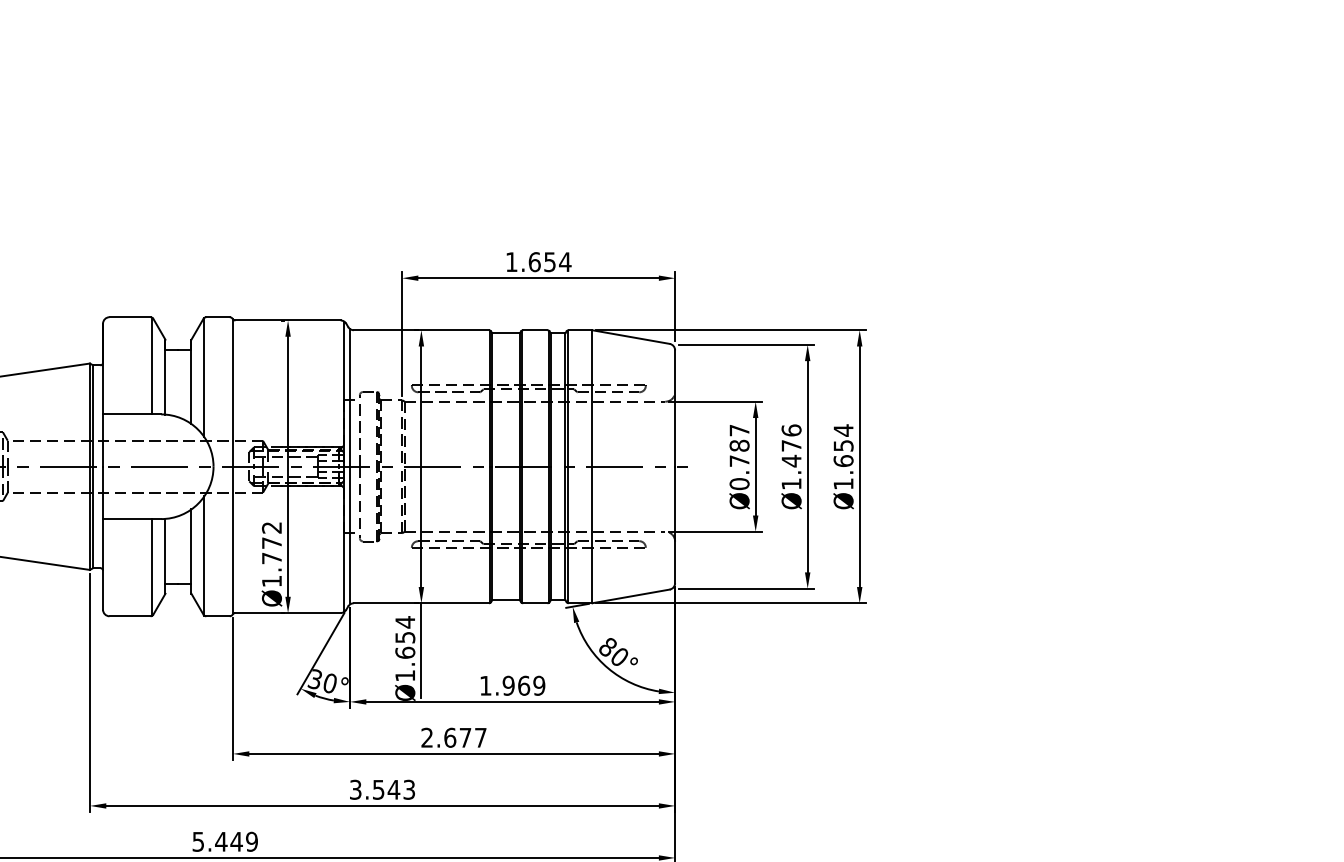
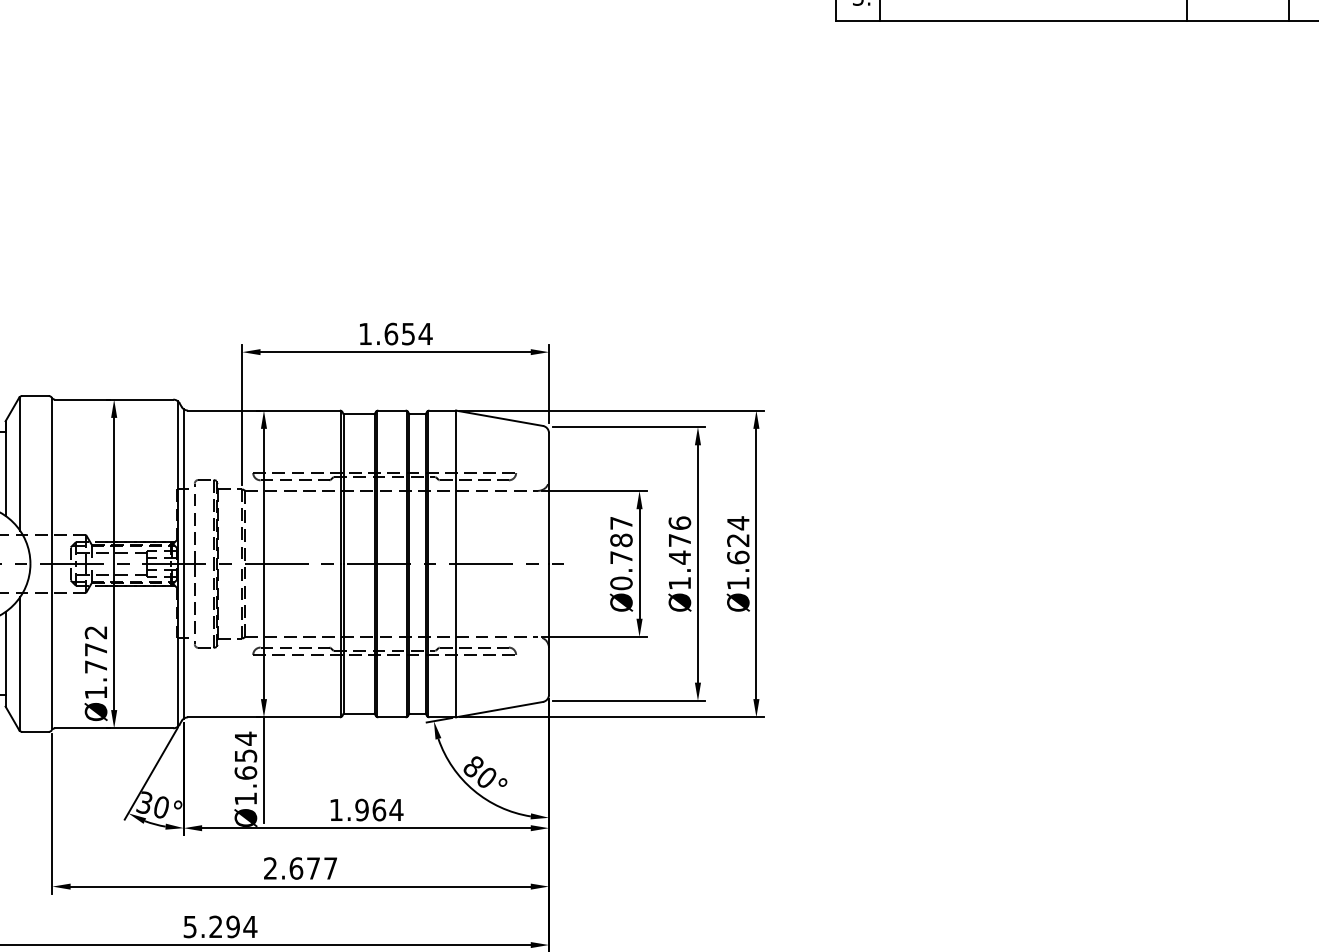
text: (843, 445) -> (738, 540), Ø1.654 -> Ø1.624
text: (539, 685) -> (396, 809), 1.969 -> 1.964
text: (382, 789) -> (220, 926), 3.543 -> 5.294

